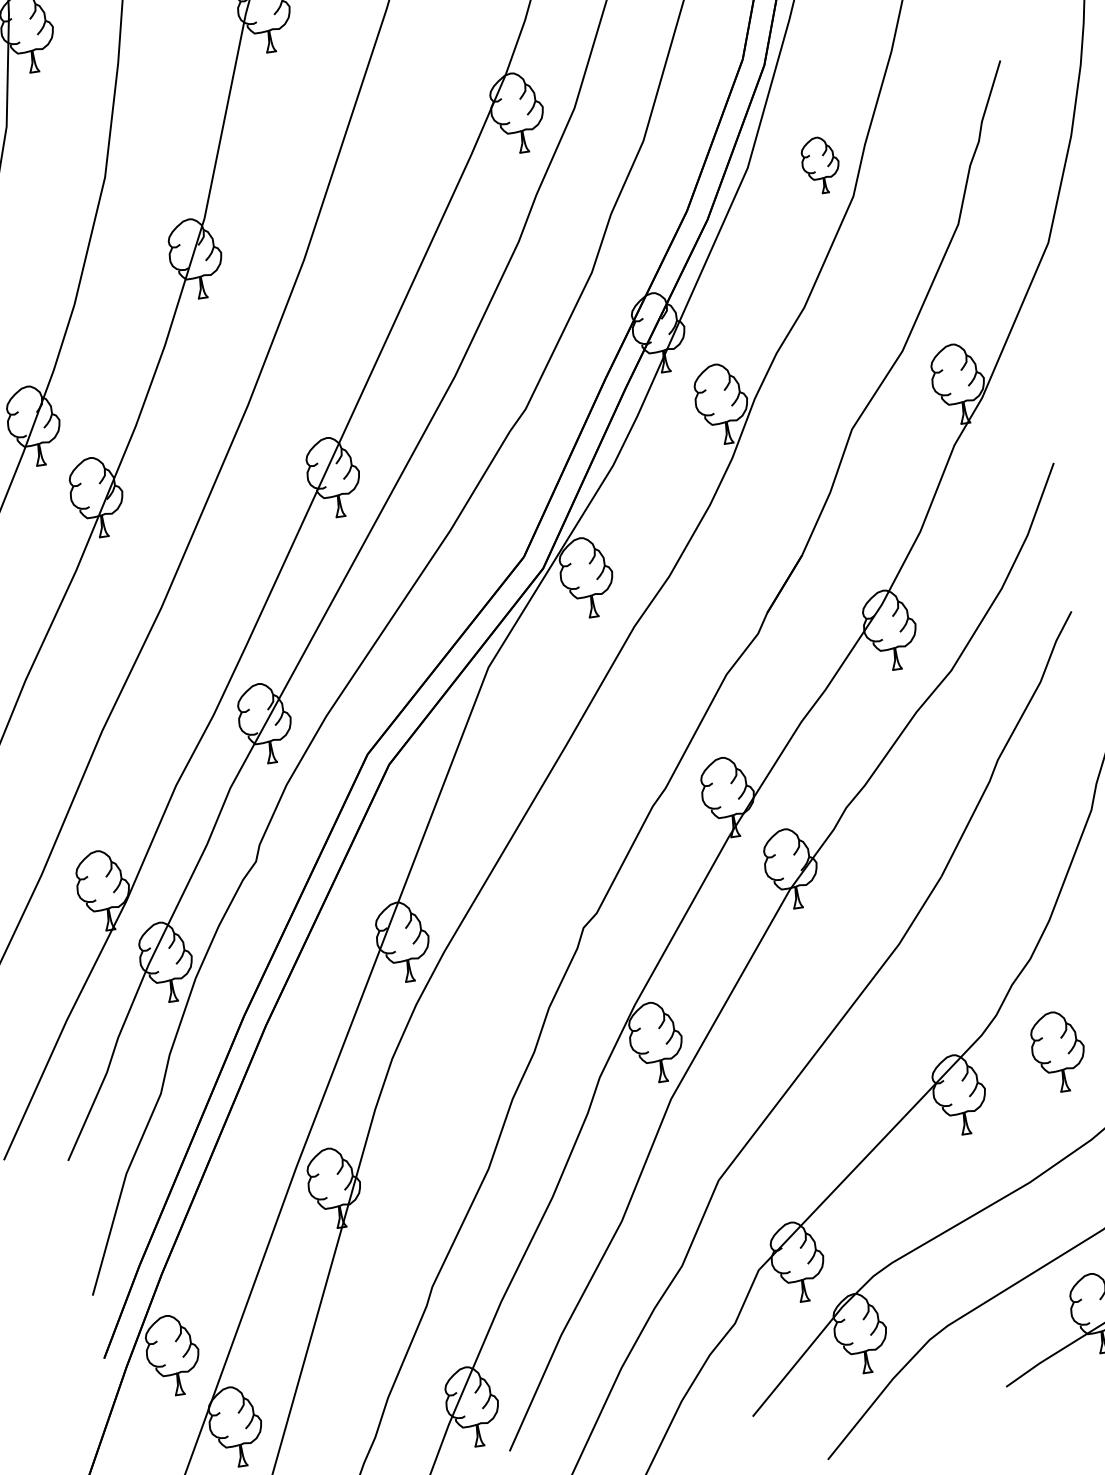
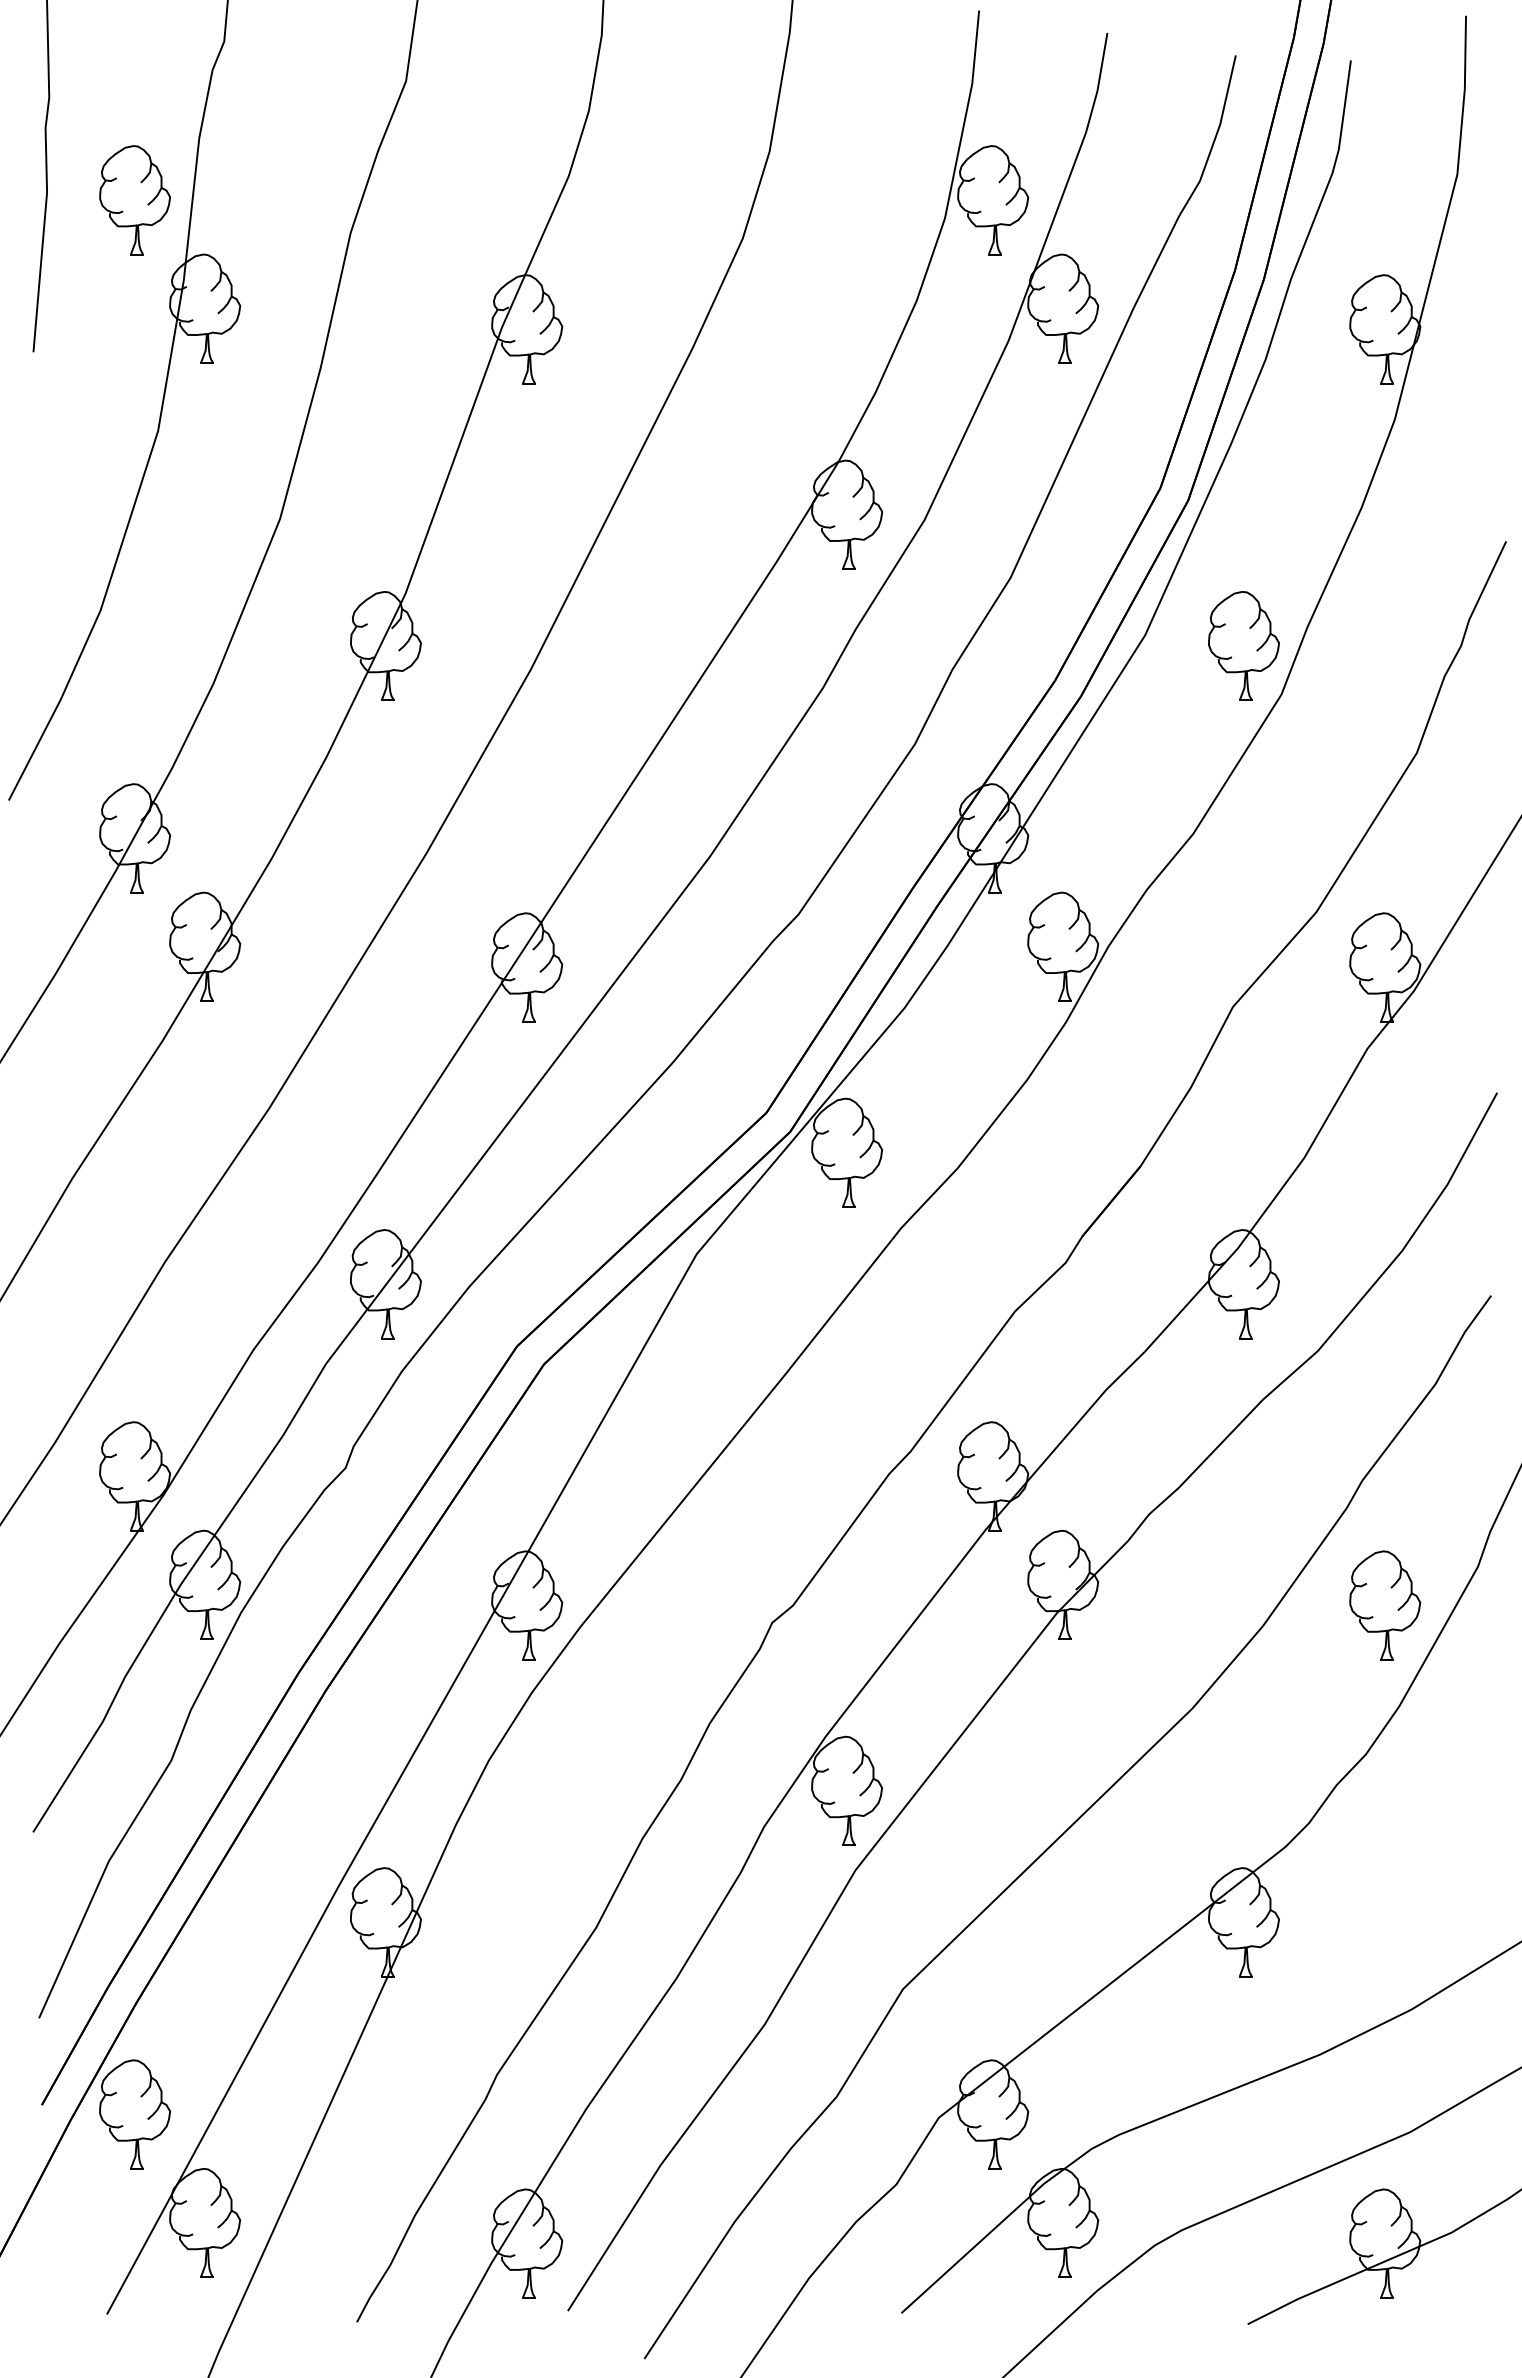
part: (820, 164) -> (1243, 645), size x1.43
part: (1058, 1051) -> (1385, 1605), moved

